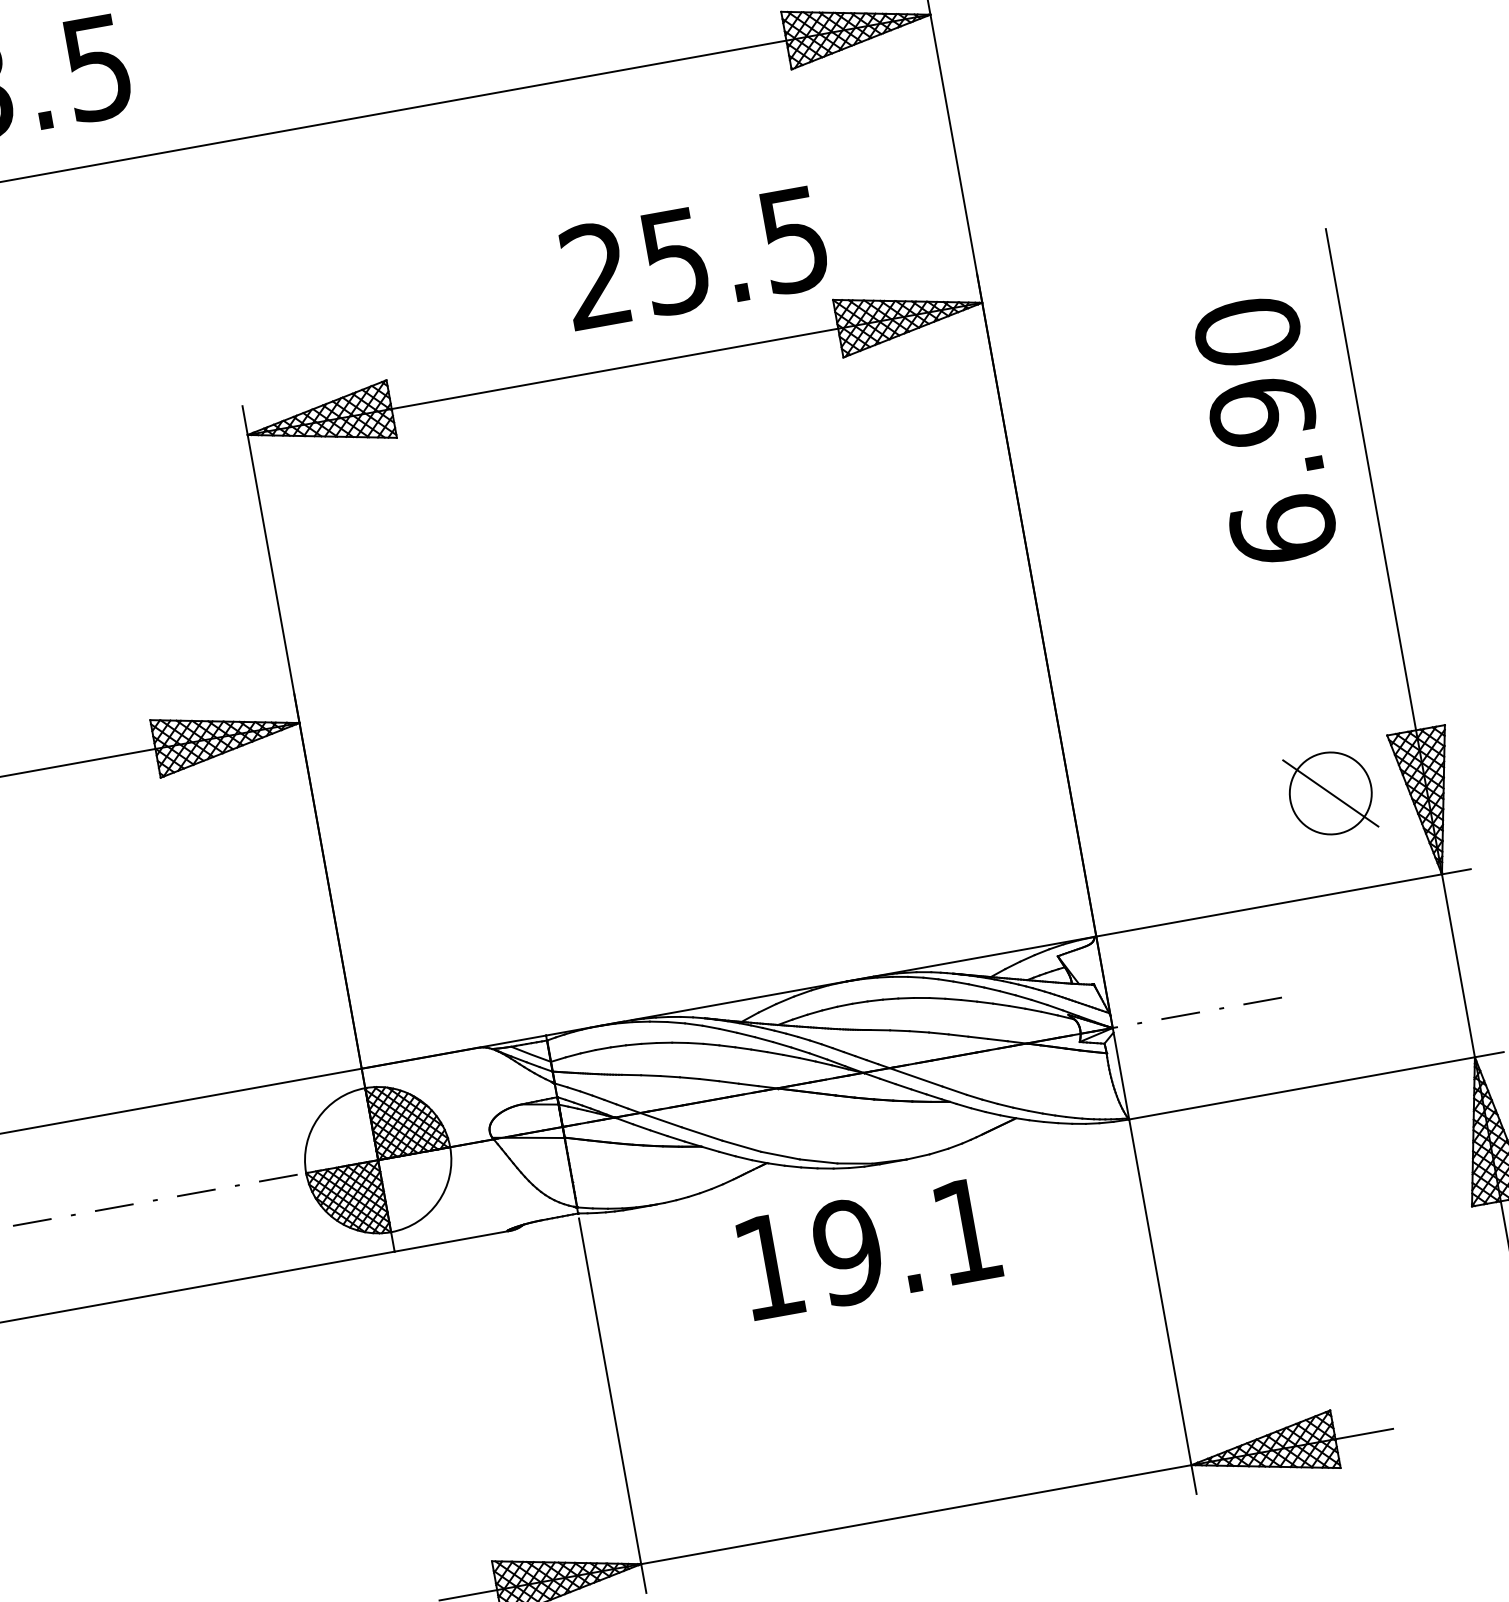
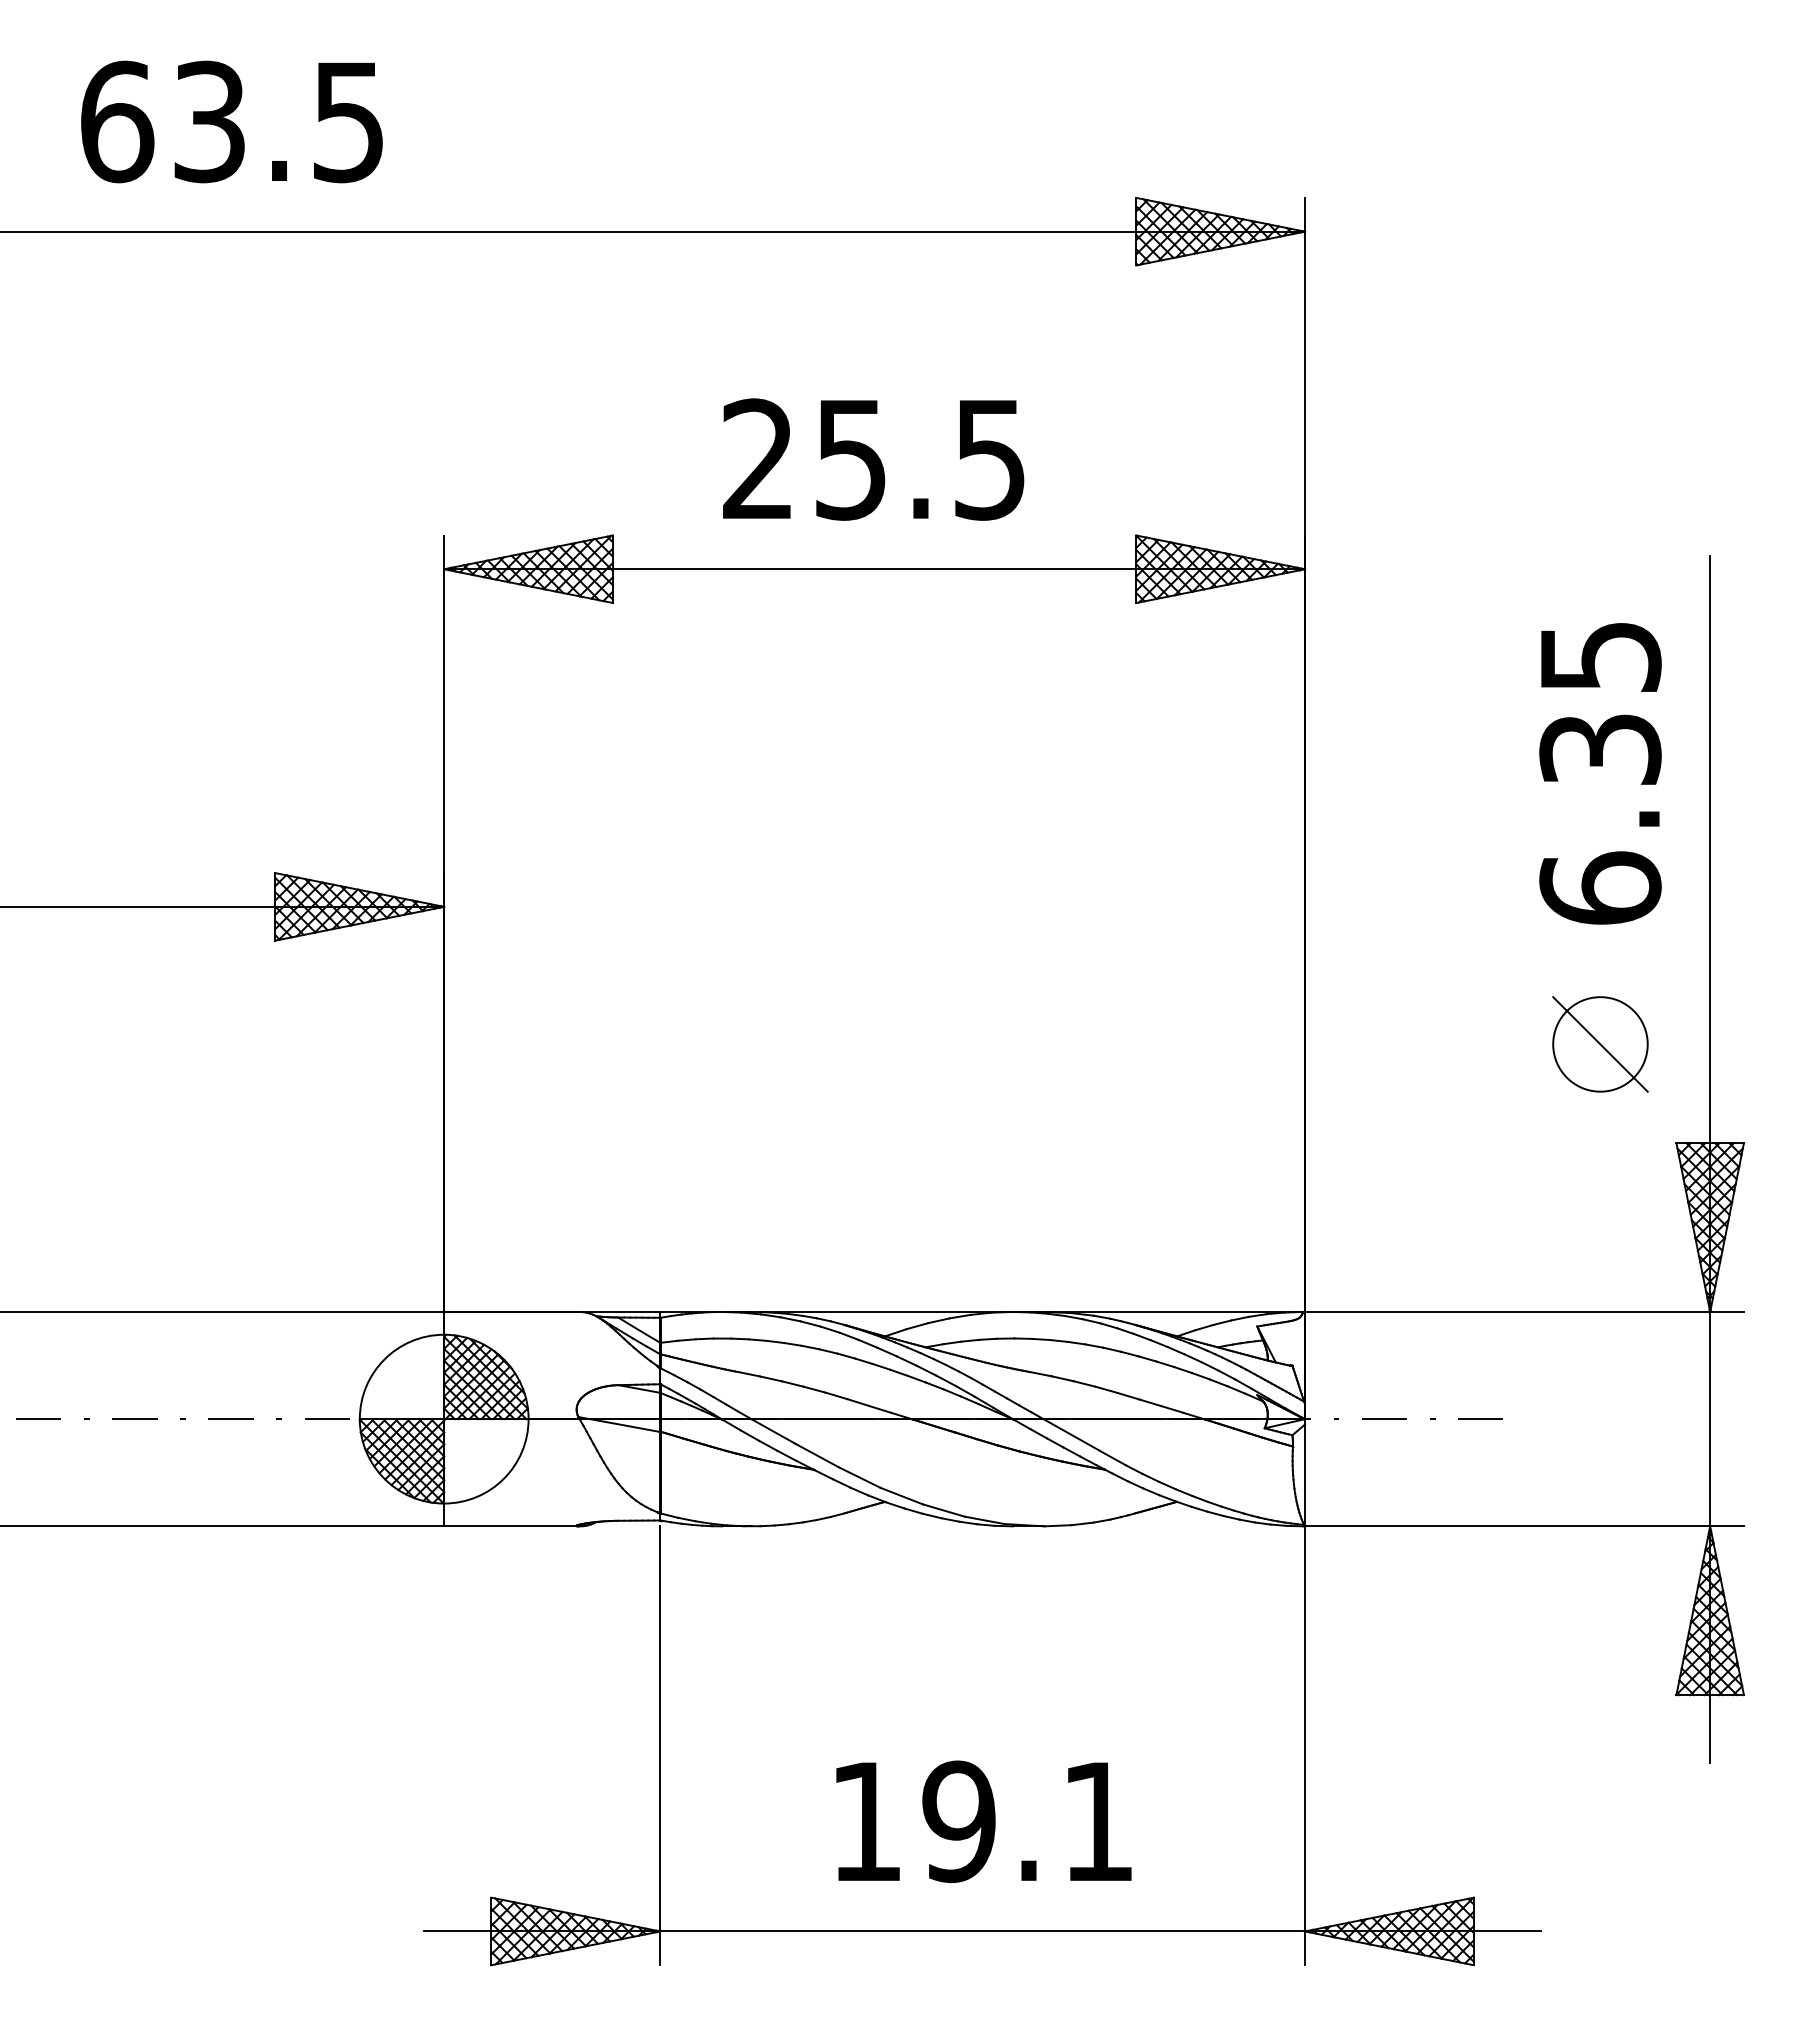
text: (694, 257) -> (873, 459), moved
text: (1254, 371) -> (1600, 703), 6.90 -> 6.35
part: (1330, 793) -> (1600, 1044), moved
text: (869, 1248) -> (983, 1821), moved

